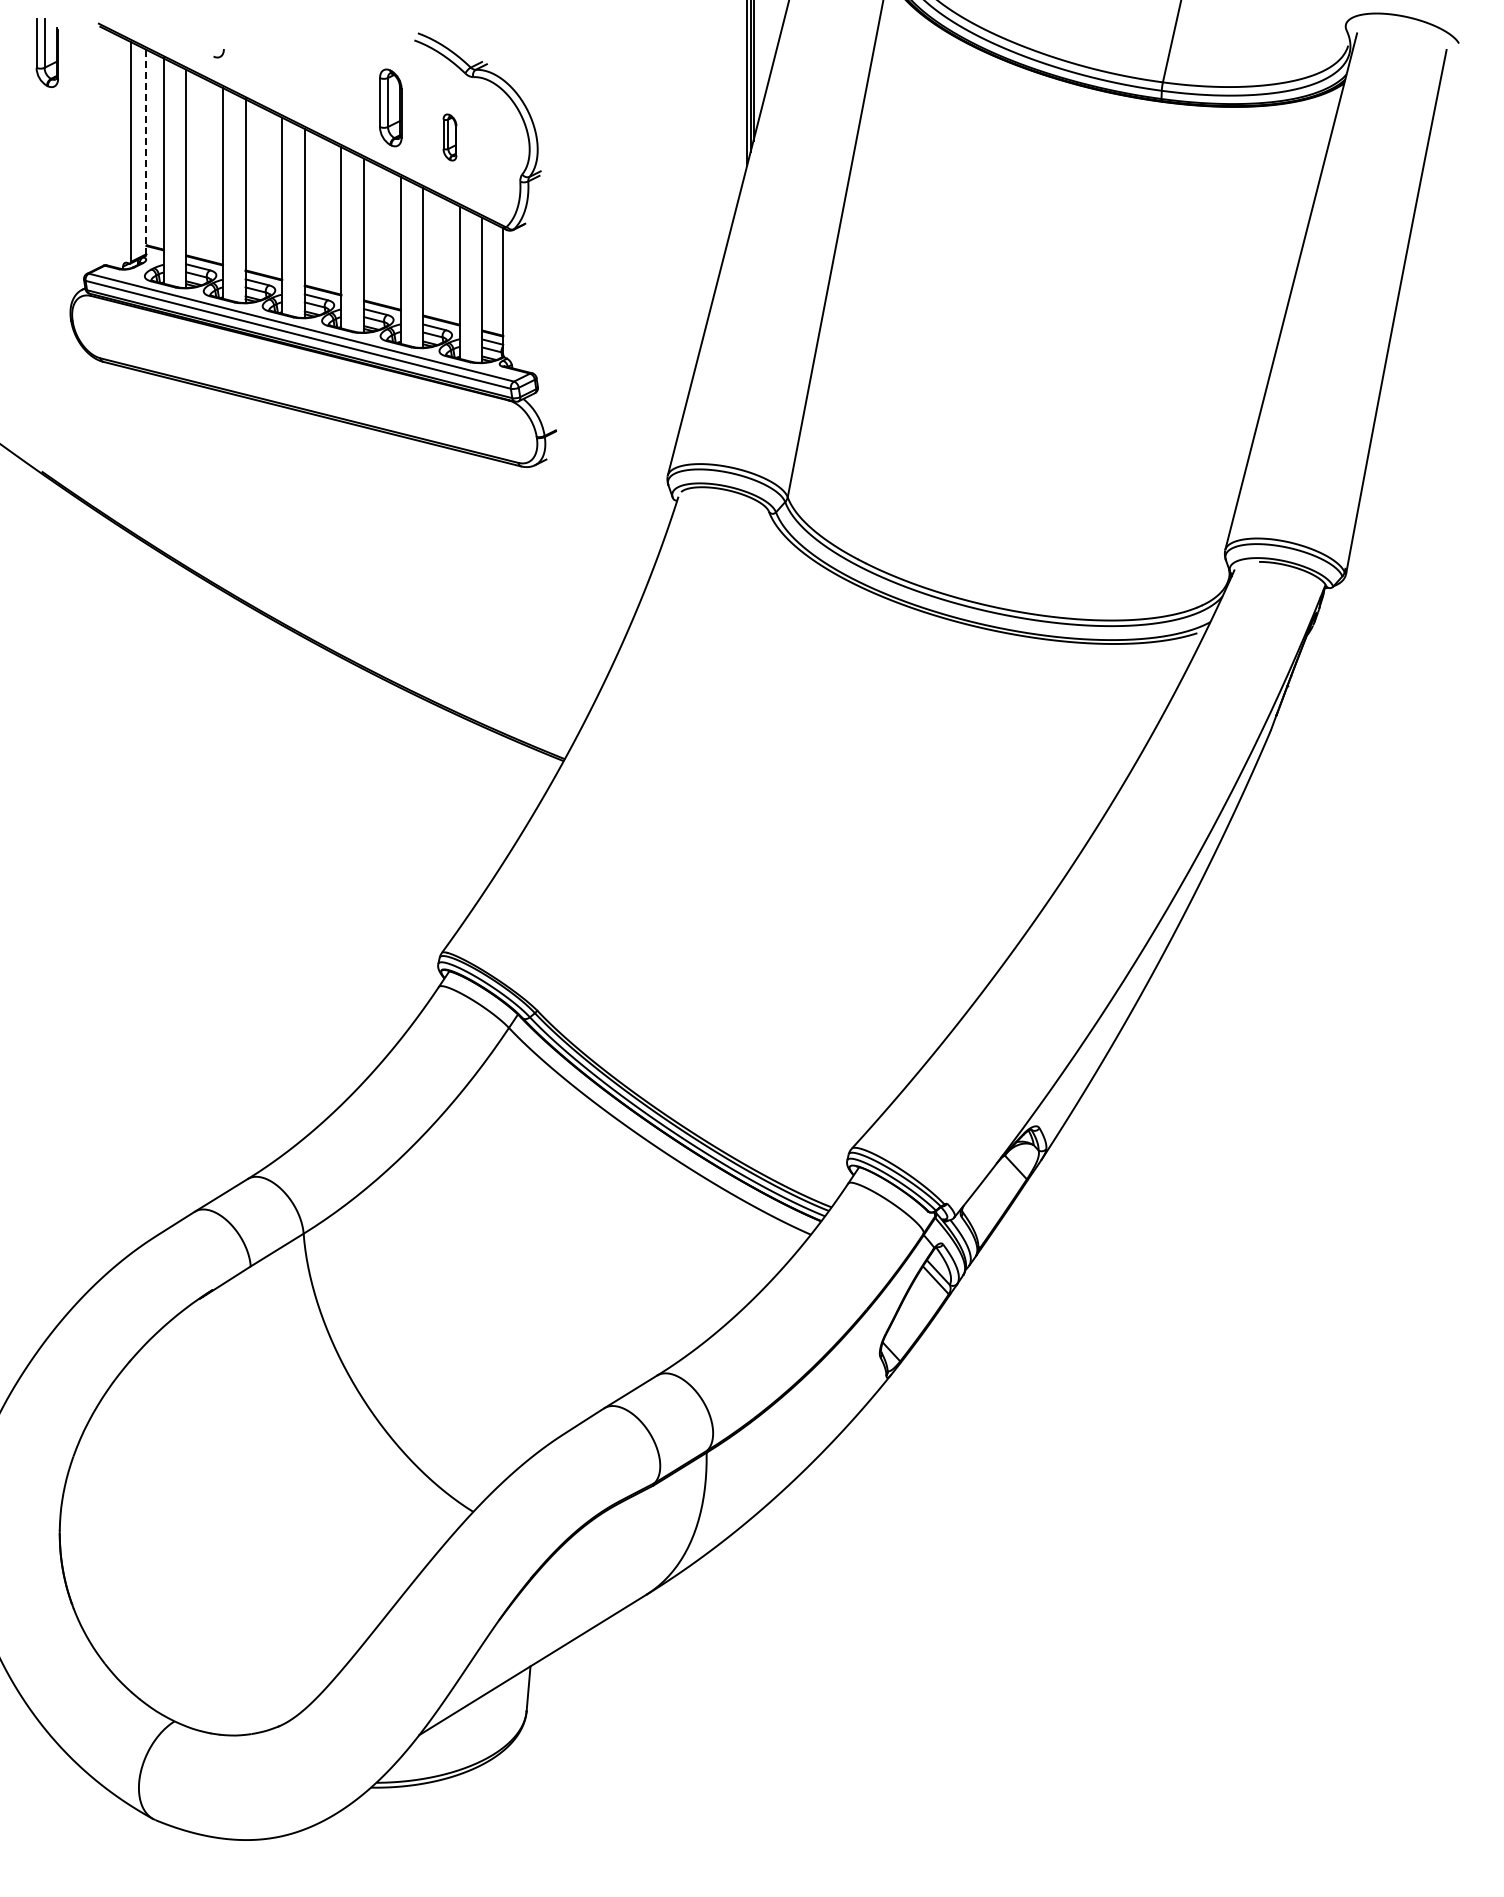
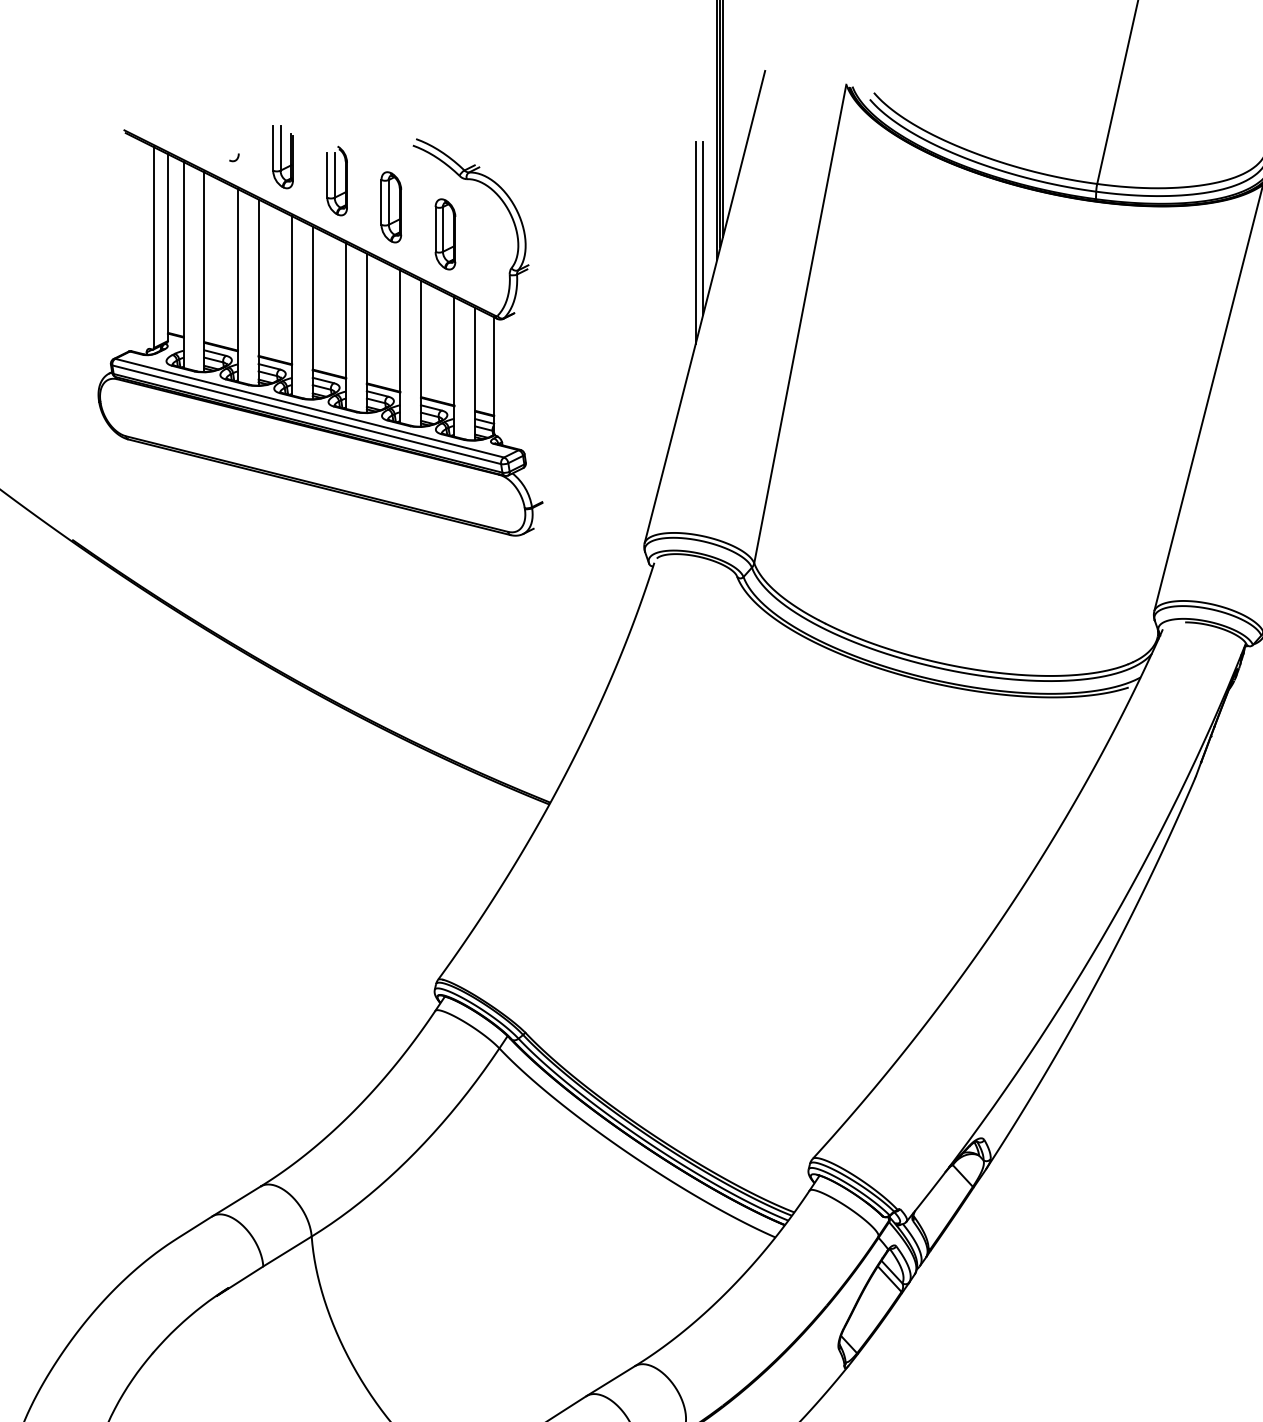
part: (46, 53) -> (282, 157), moved
part: (331, 78) -> (337, 180), added
line: (731, 130) -> (702, 227), added
part: (449, 137) -> (445, 234), size x1.67
line: (723, 146) -> (695, 242), added
line: (146, 152) -> (168, 248), dashed -> solid

